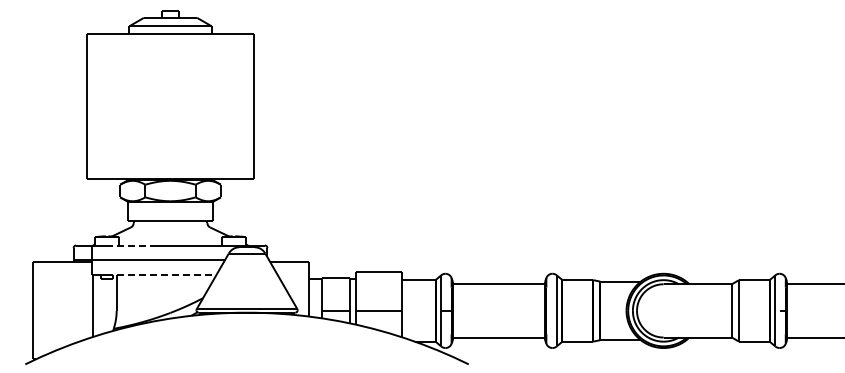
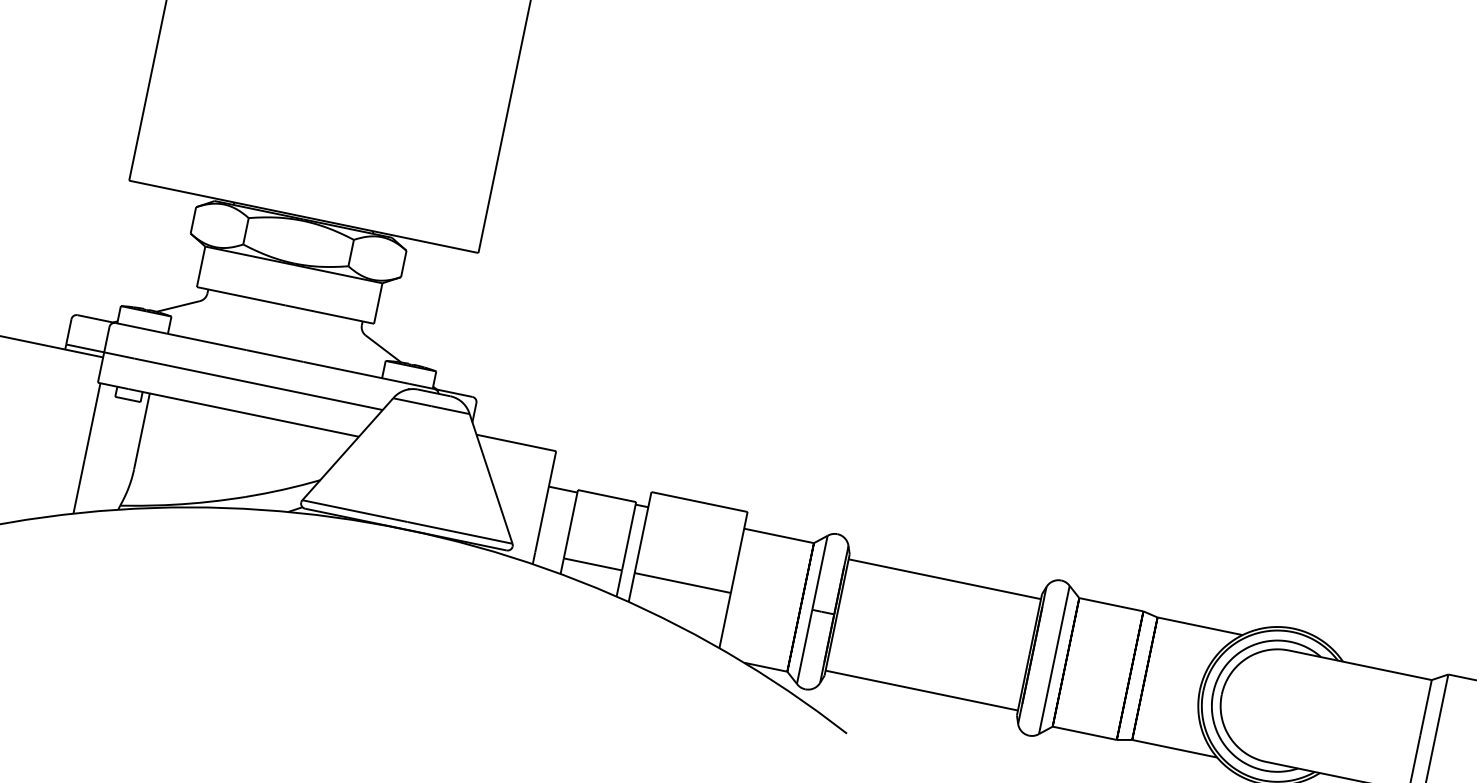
line: (132, 245) -> (195, 339), dashed -> solid
line: (162, 274) -> (245, 413), dashed -> solid

